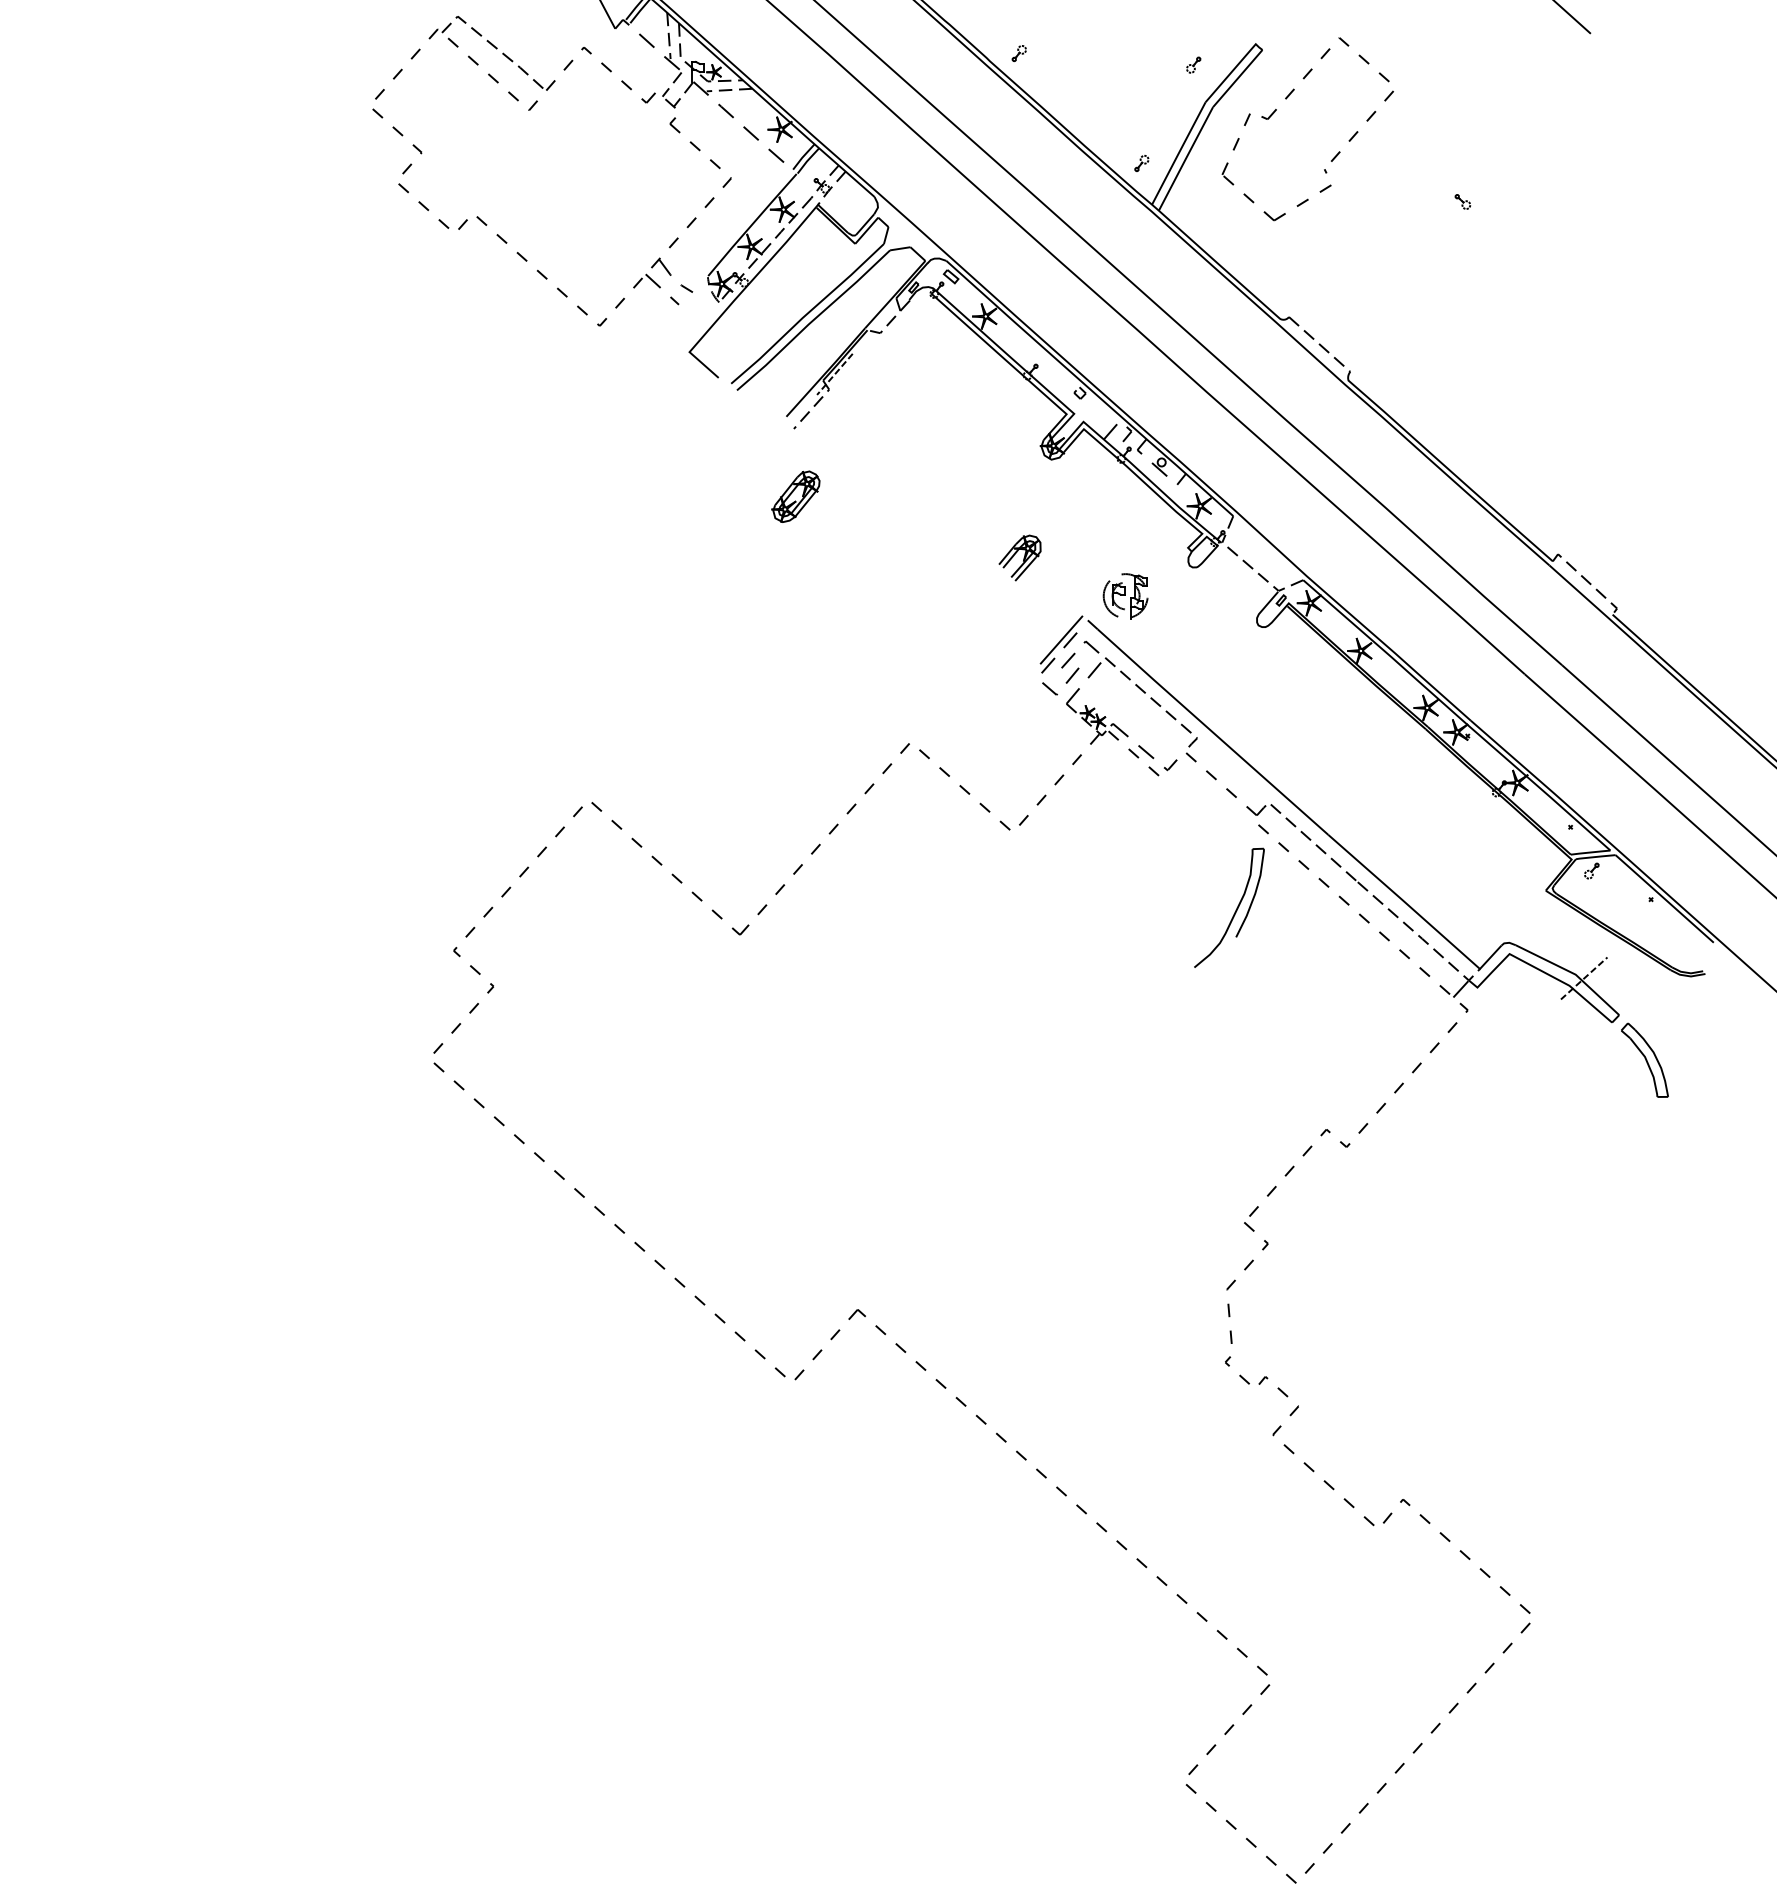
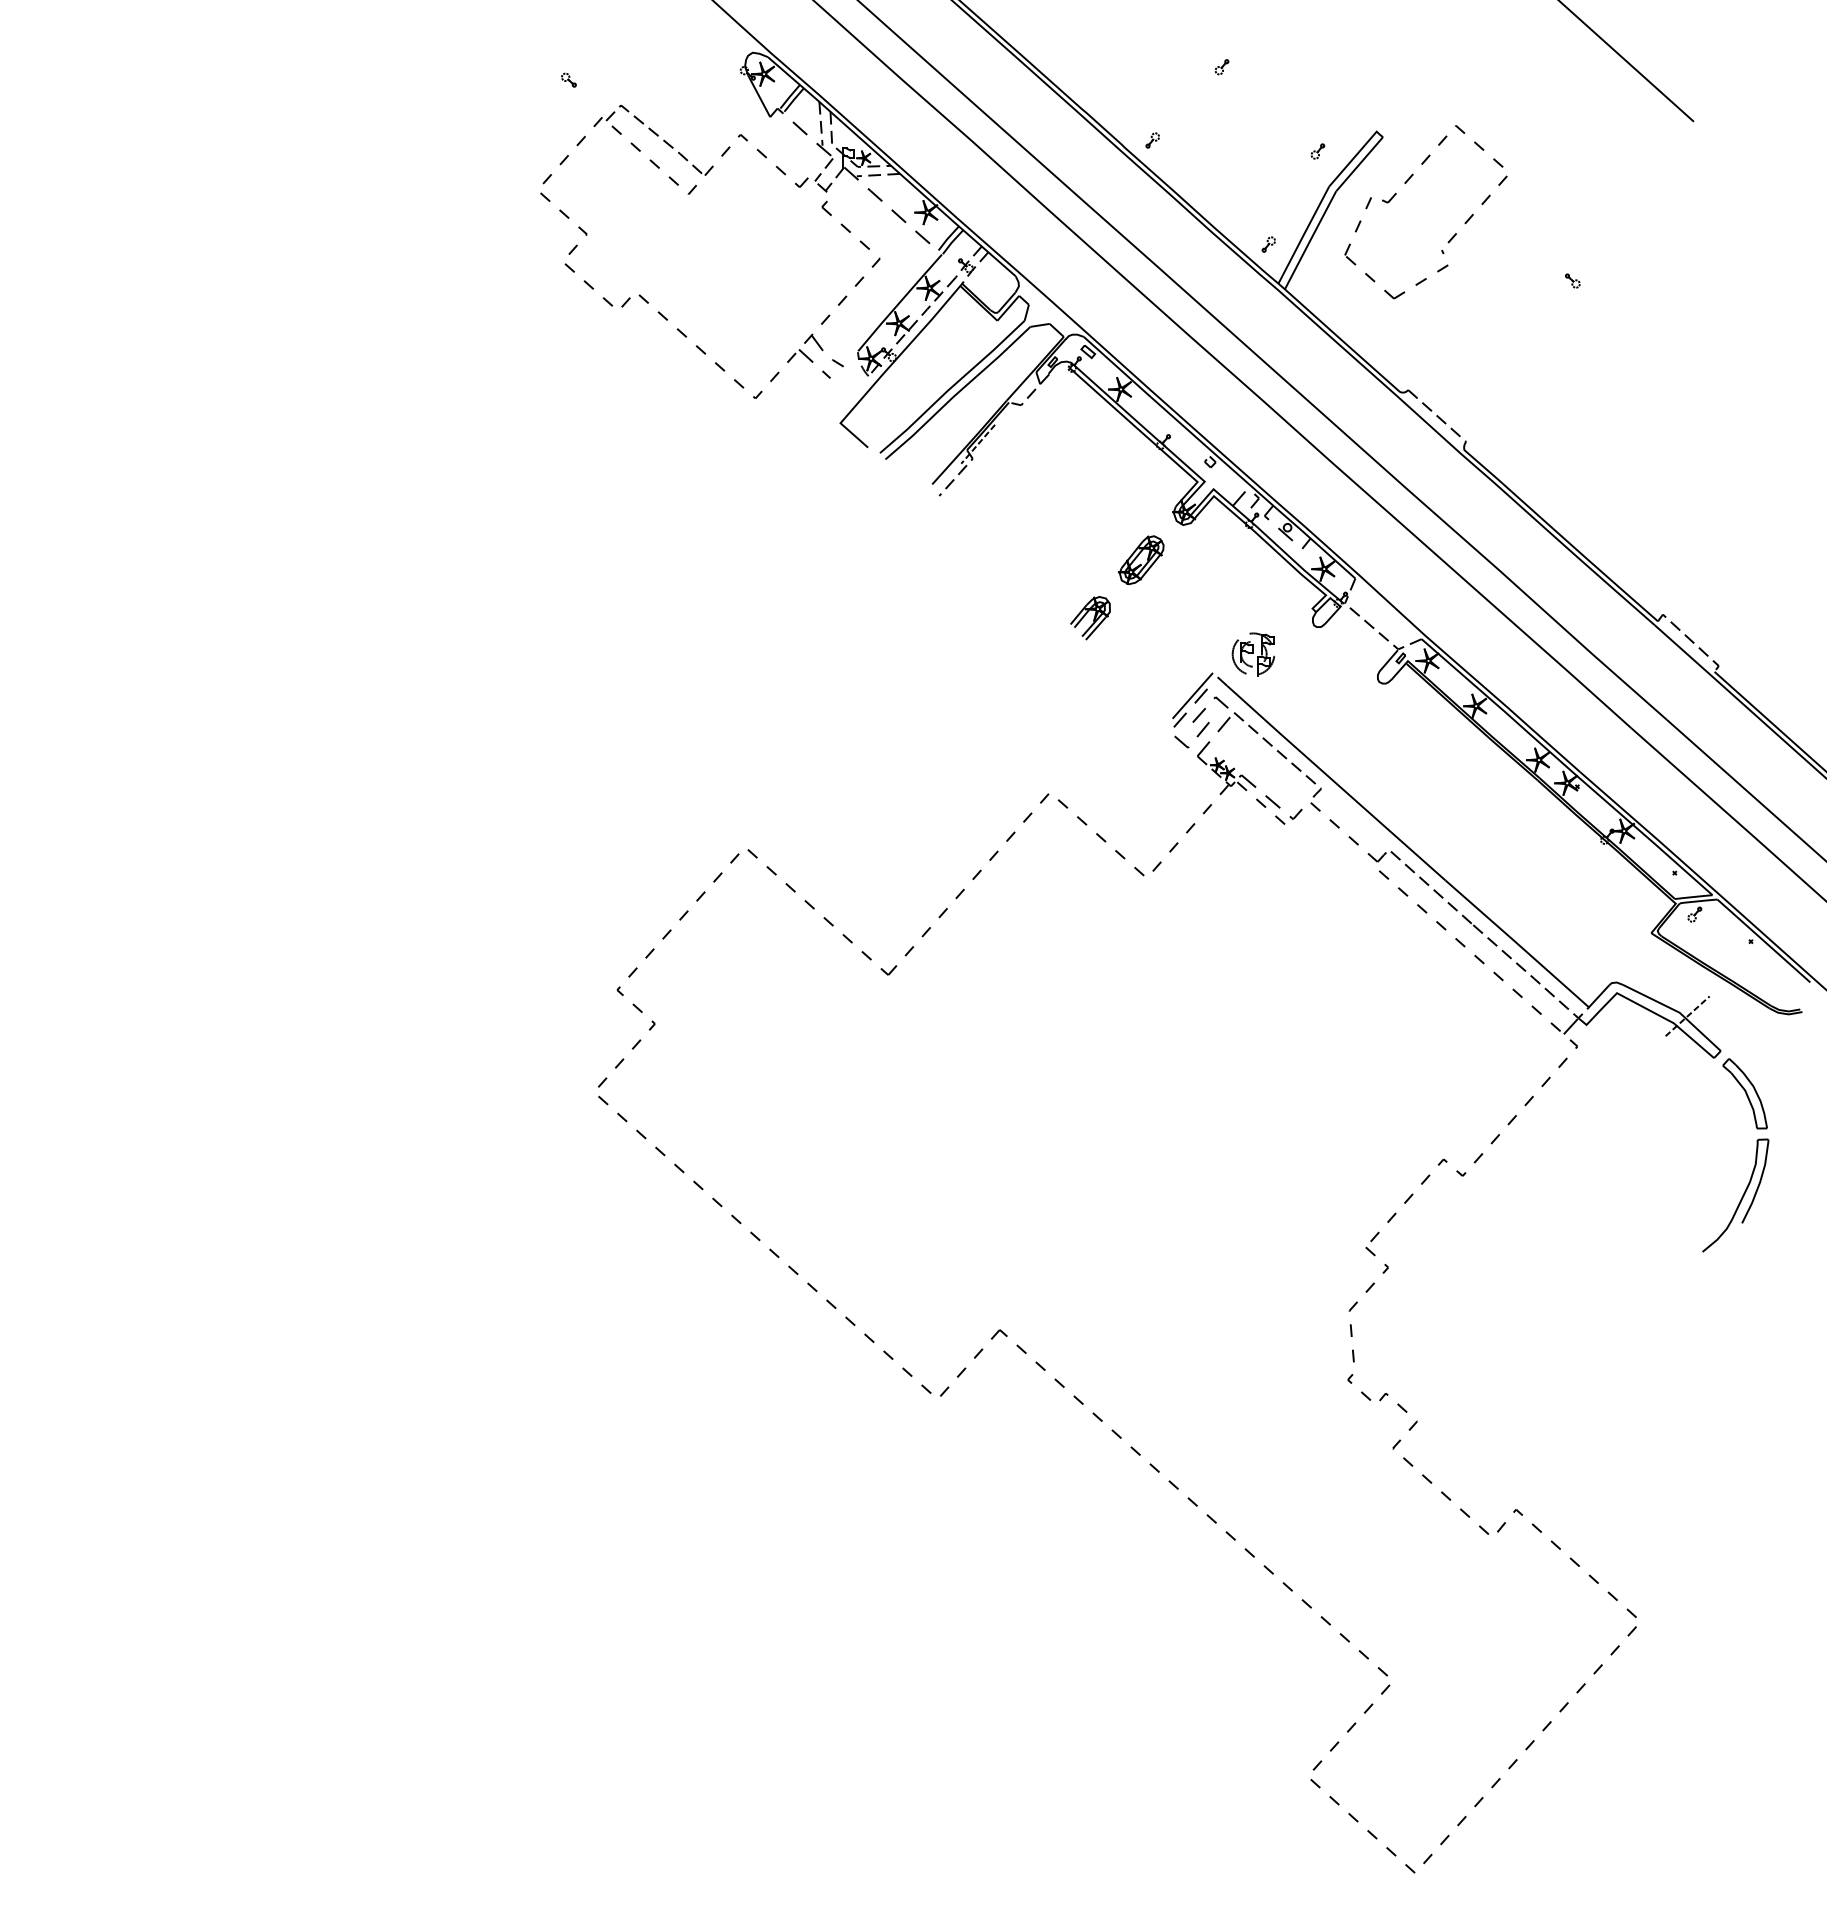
part: (796, 497) -> (1141, 560), moved
part: (1020, 558) -> (1090, 618), moved
part: (1235, 910) -> (1741, 1197), moved

